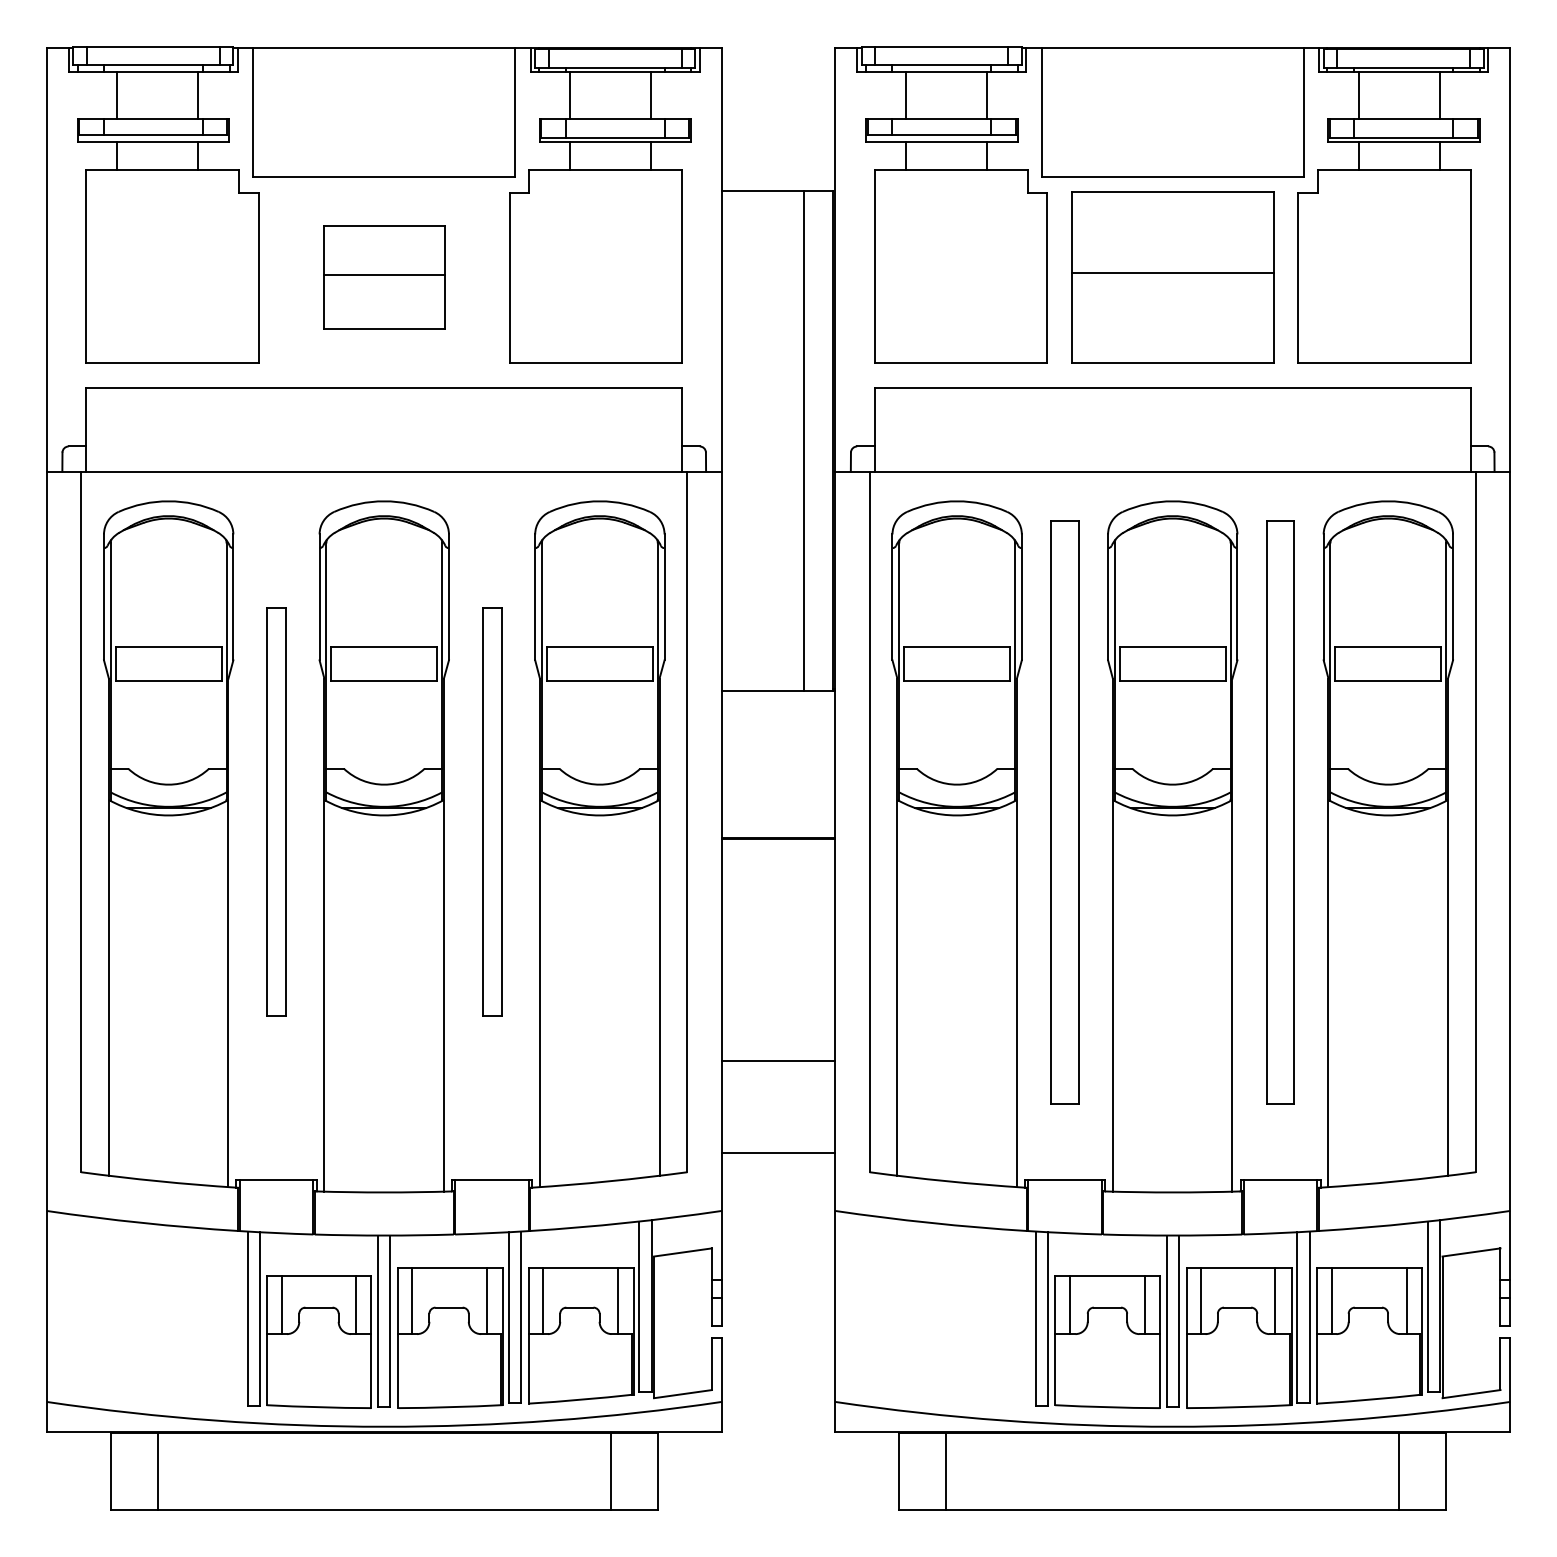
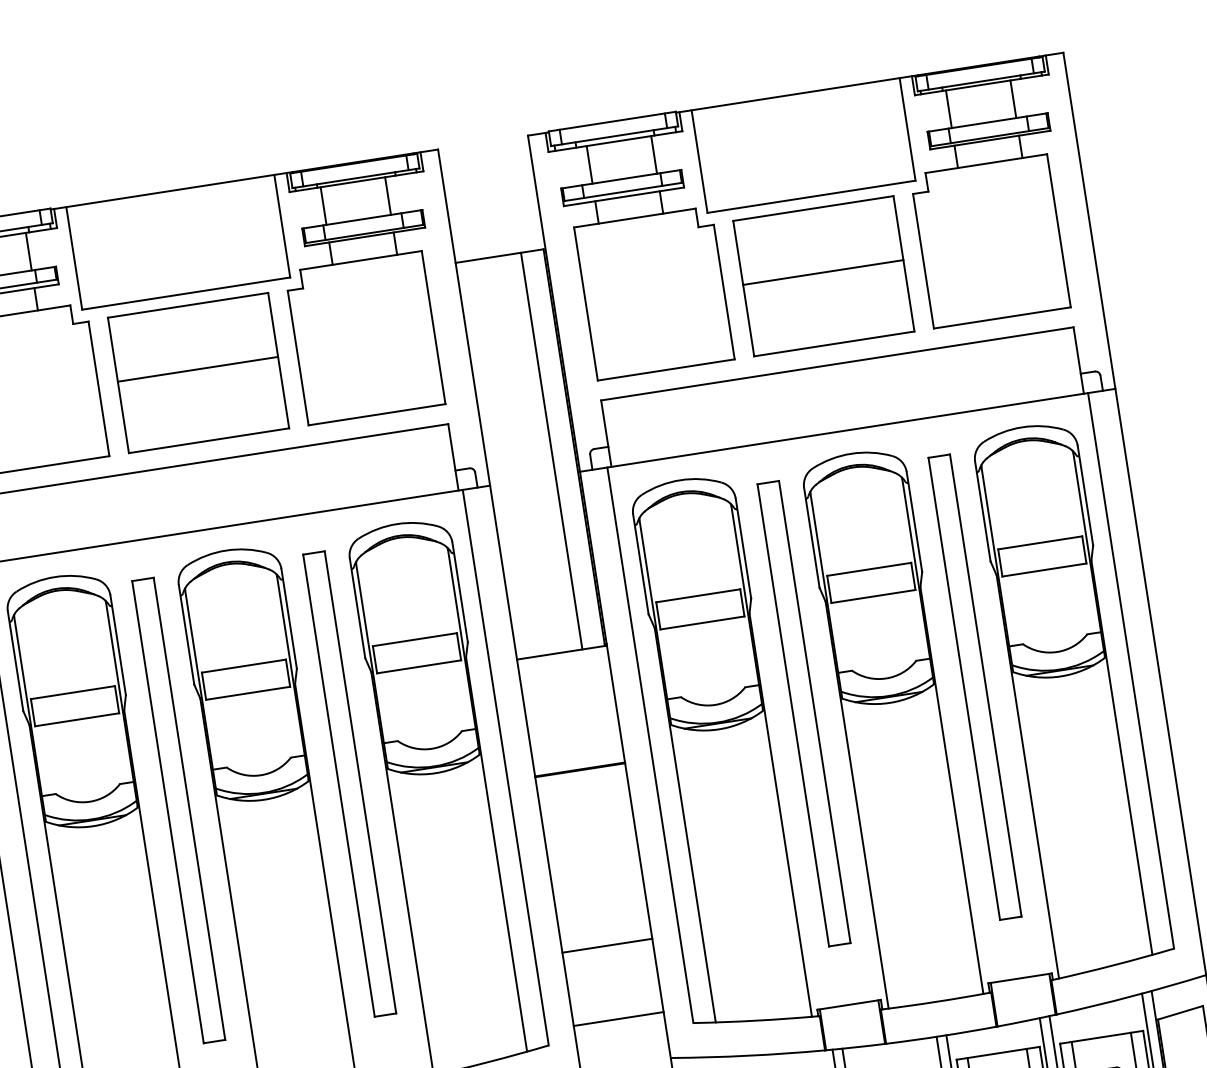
part: (383, 277) -> (197, 373), size x1.67
part: (276, 812) -> (178, 810), size x1.43
part: (492, 812) -> (350, 784), size x1.43

